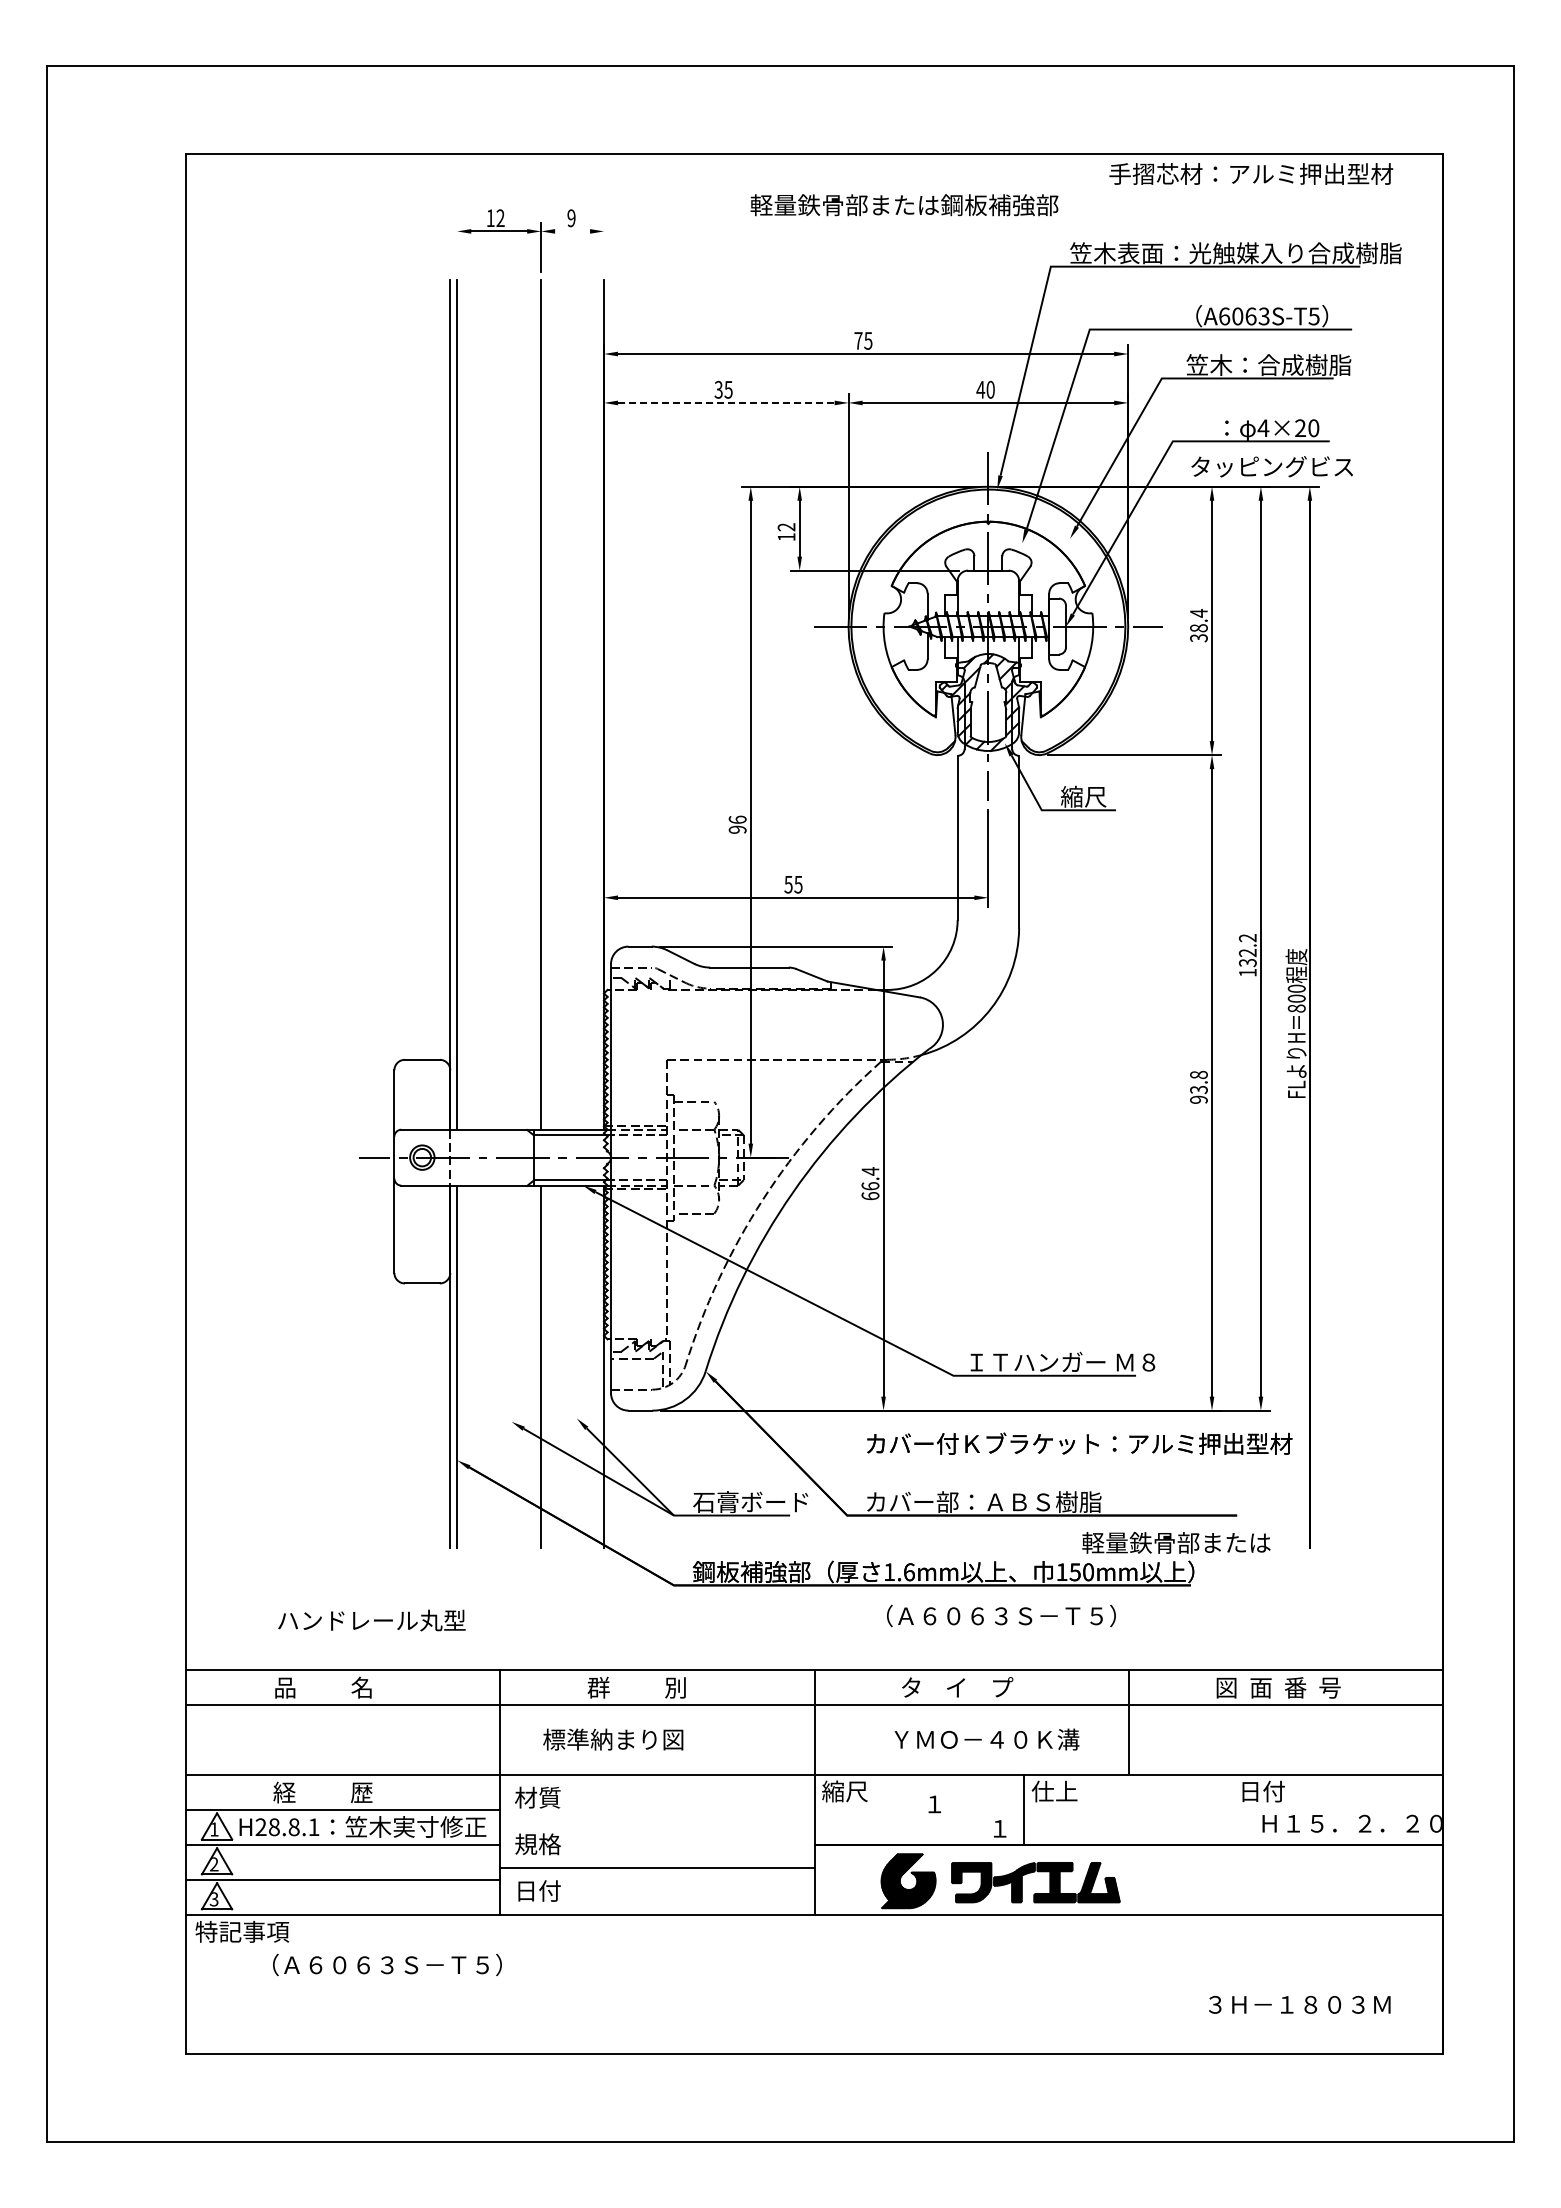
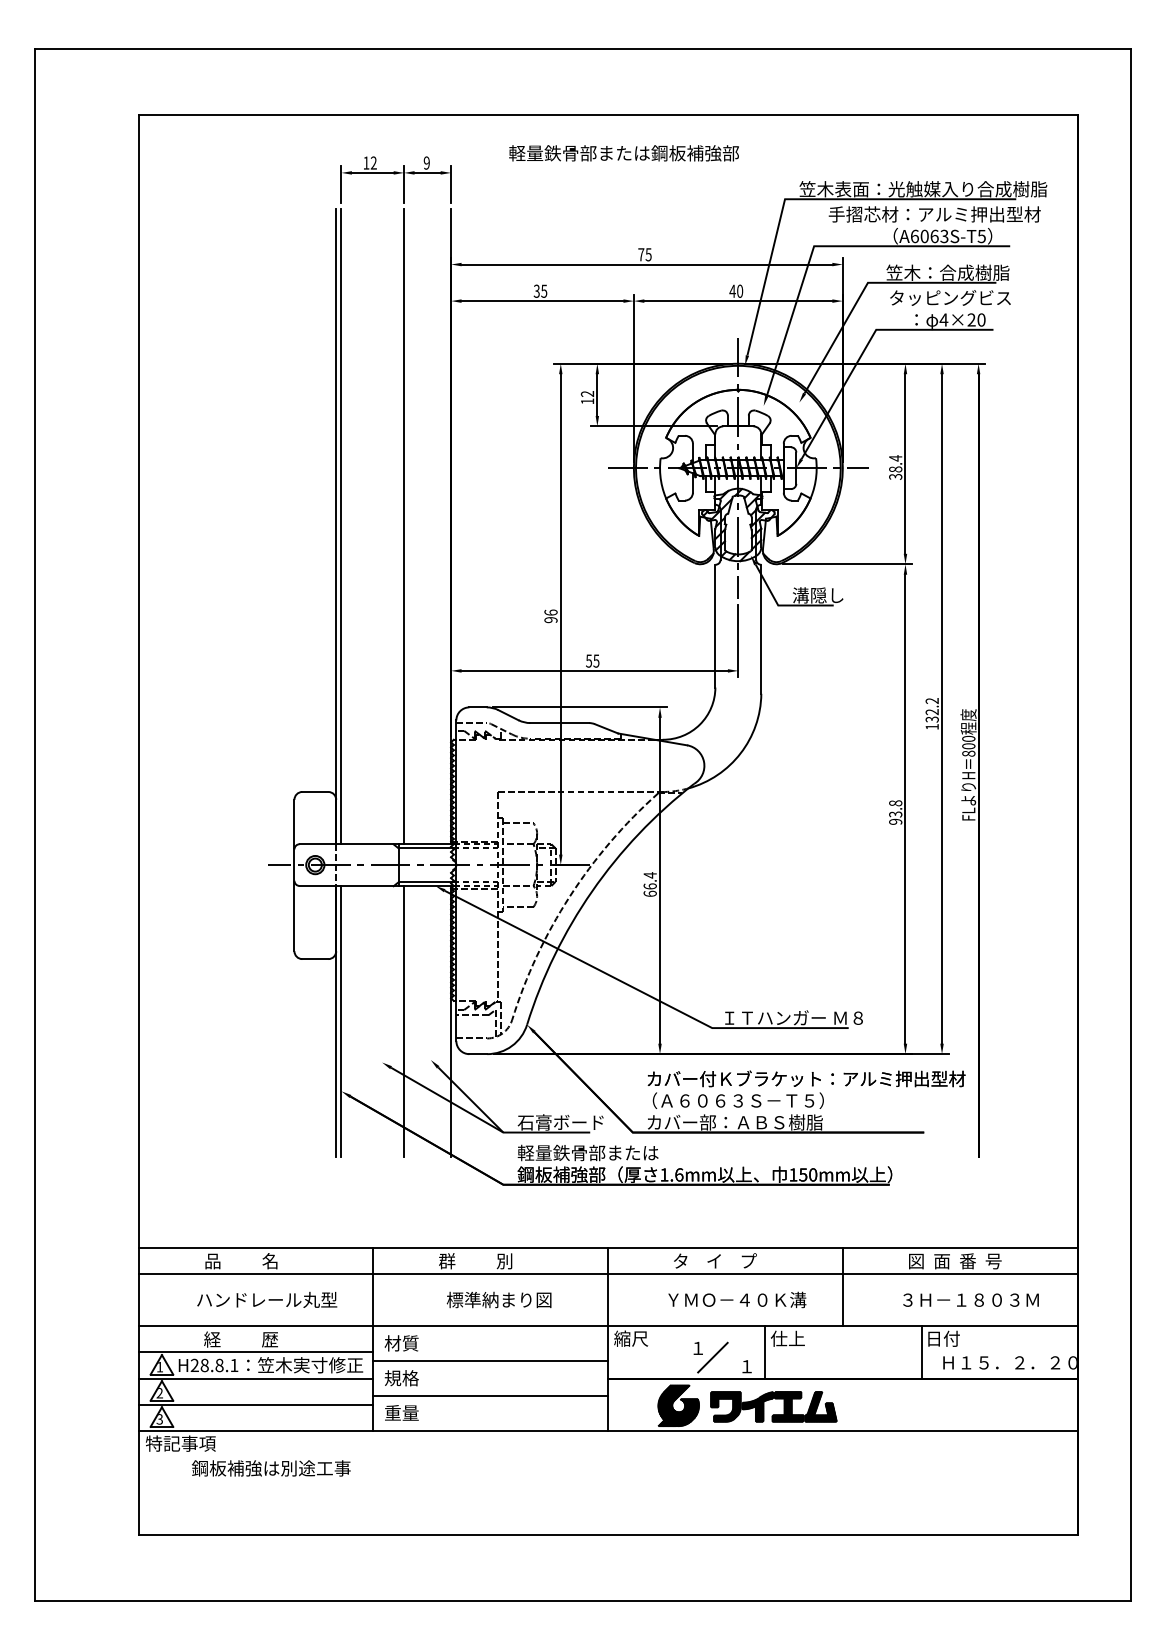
text: (1251, 173) -> (934, 214), moved
text: (904, 205) -> (624, 153), moved
line: (572, 231) -> (427, 172), added
line: (457, 246) -> (341, 184), added
line: (604, 246) -> (451, 184), added
line: (726, 402) -> (542, 300), dashed -> solid
text: (1271, 466) -> (949, 297), moved
text: (1094, 796) -> (817, 595), 縮尺 -> 溝隠し
text: (1176, 1542) -> (588, 1152), moved
text: (1001, 1615) -> (738, 1100), moved
text: (371, 1620) -> (266, 1299), moved
text: (613, 1739) -> (499, 1299), moved
line: (1233, 1809) -> (921, 1352), added
line: (954, 1816) -> (713, 1357), added
line: (657, 1821) -> (491, 1361), added
text: (537, 1890) -> (401, 1412), 日付 -> 重量
text: (379, 1964) -> (283, 1468), （Ａ６０６３Ｓ－Ｔ５） -> 鋼板補強は別途工事
text: (1299, 2004) -> (970, 1299), moved

